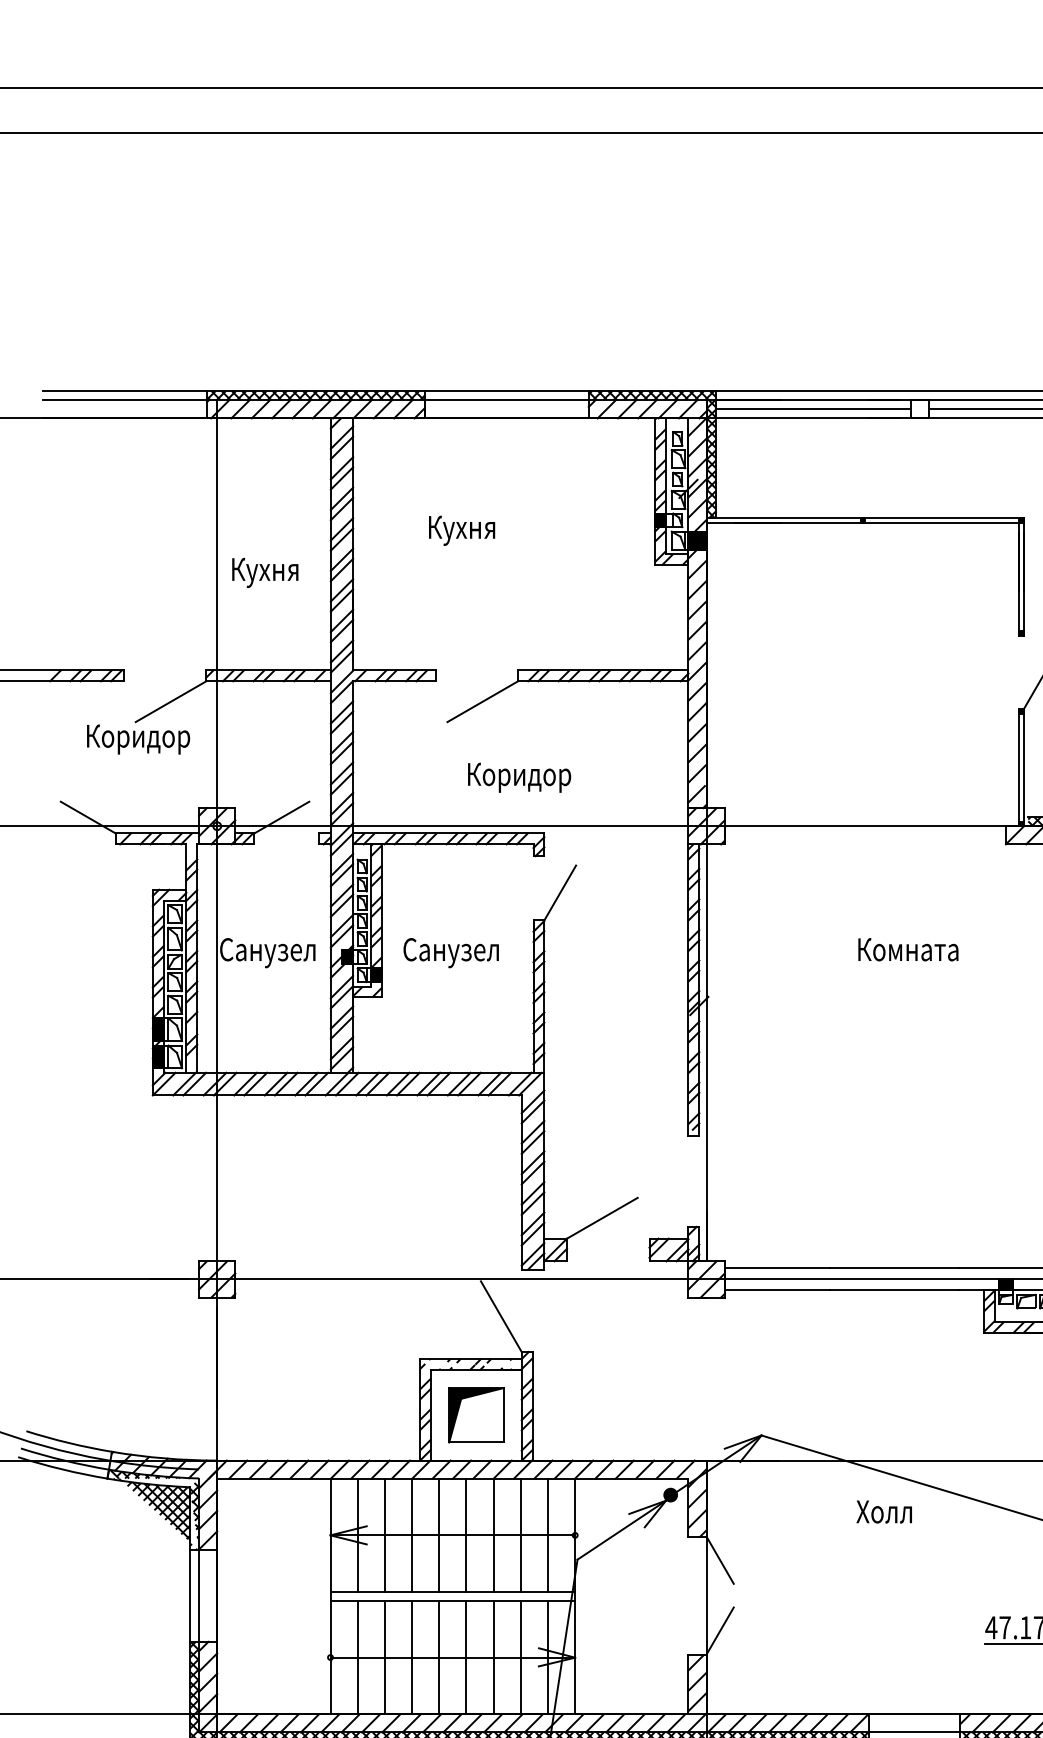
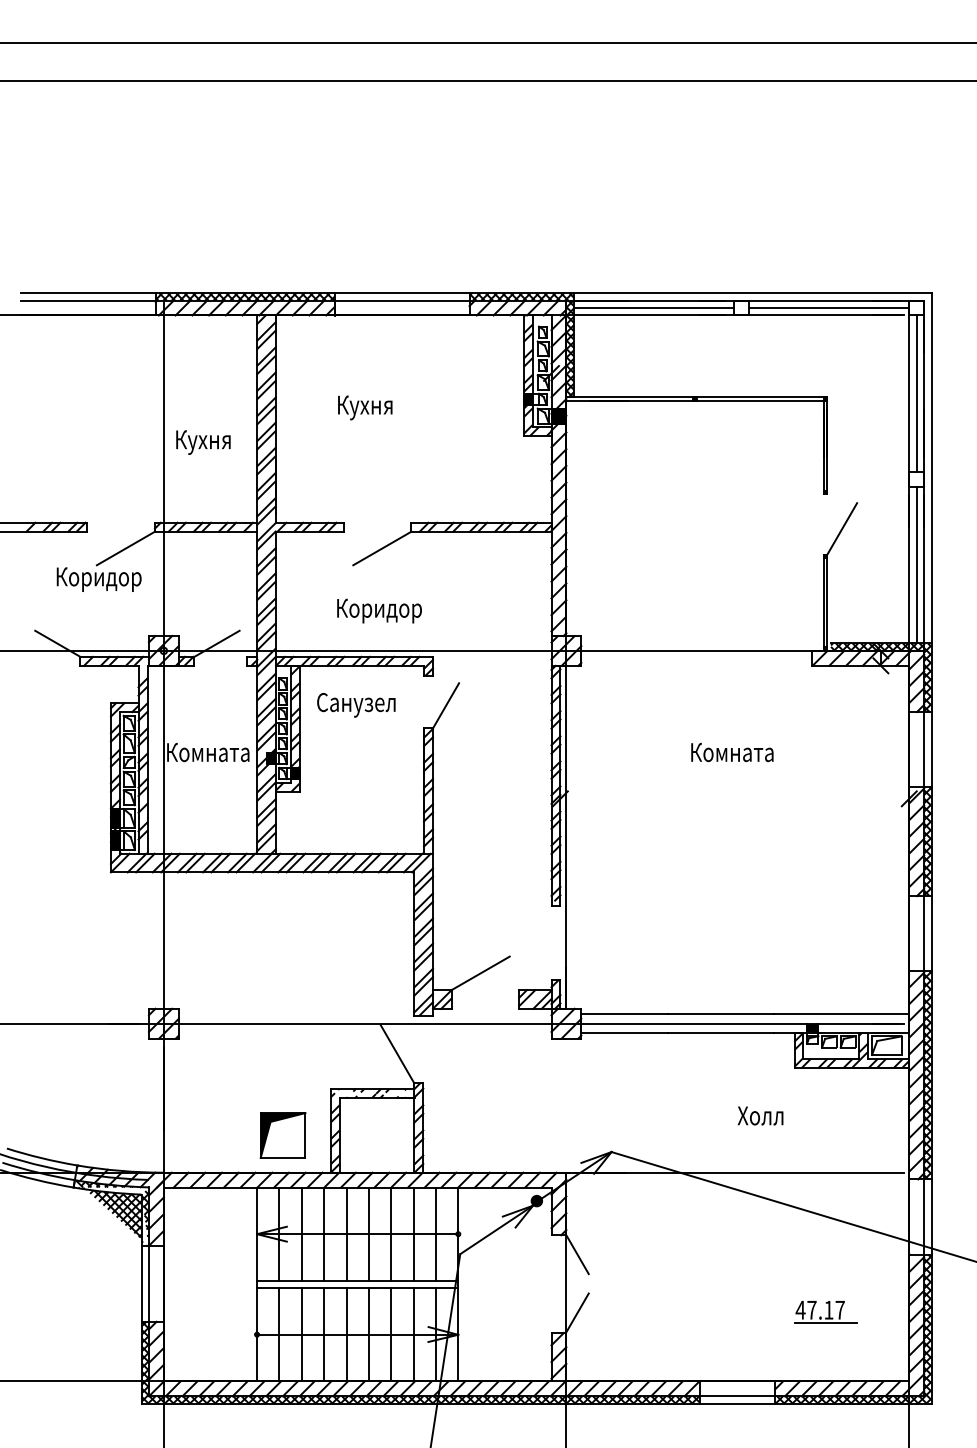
text: (519, 777) -> (379, 610), moved
text: (270, 952) -> (207, 754), Санузел -> Комната
text: (451, 953) -> (356, 705), moved
part: (475, 1415) -> (282, 1135), moved
text: (884, 1511) -> (760, 1115), moved

